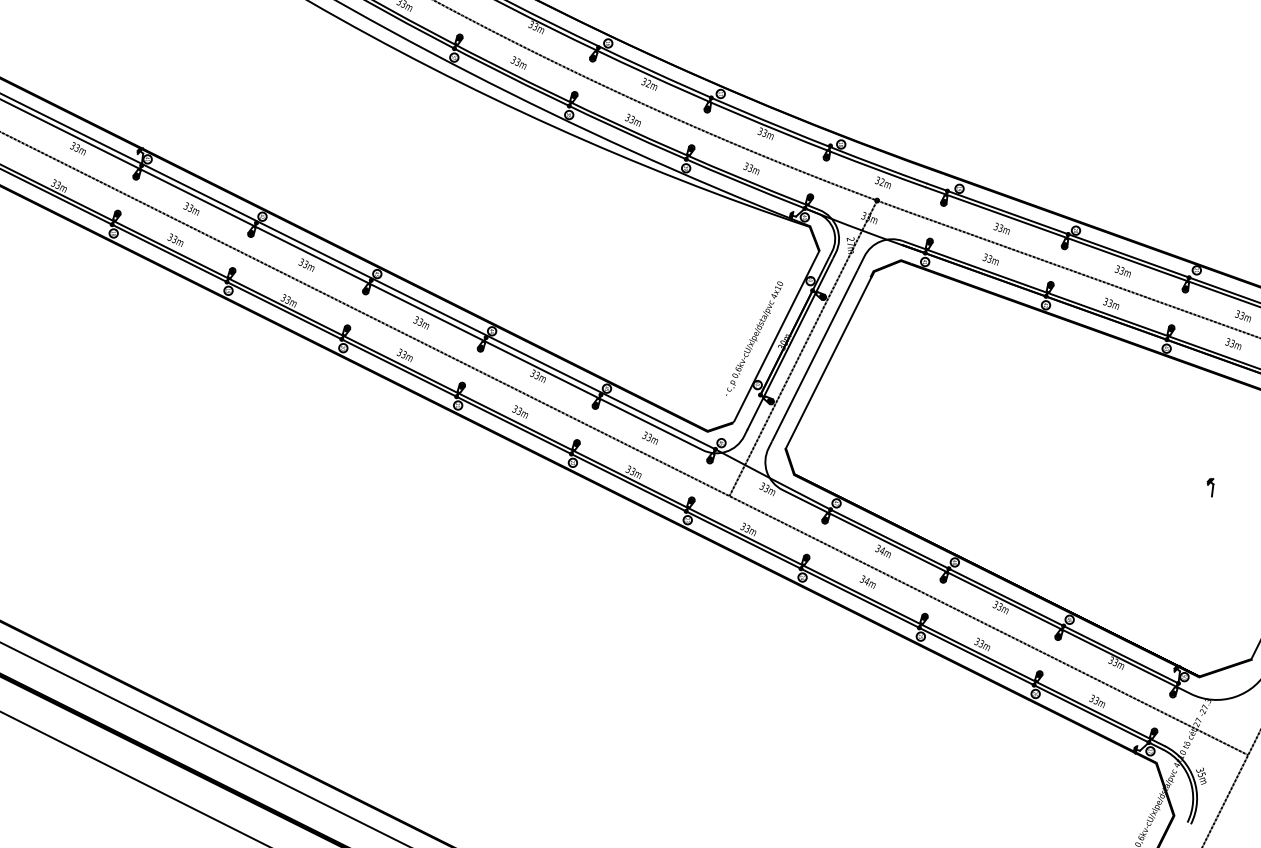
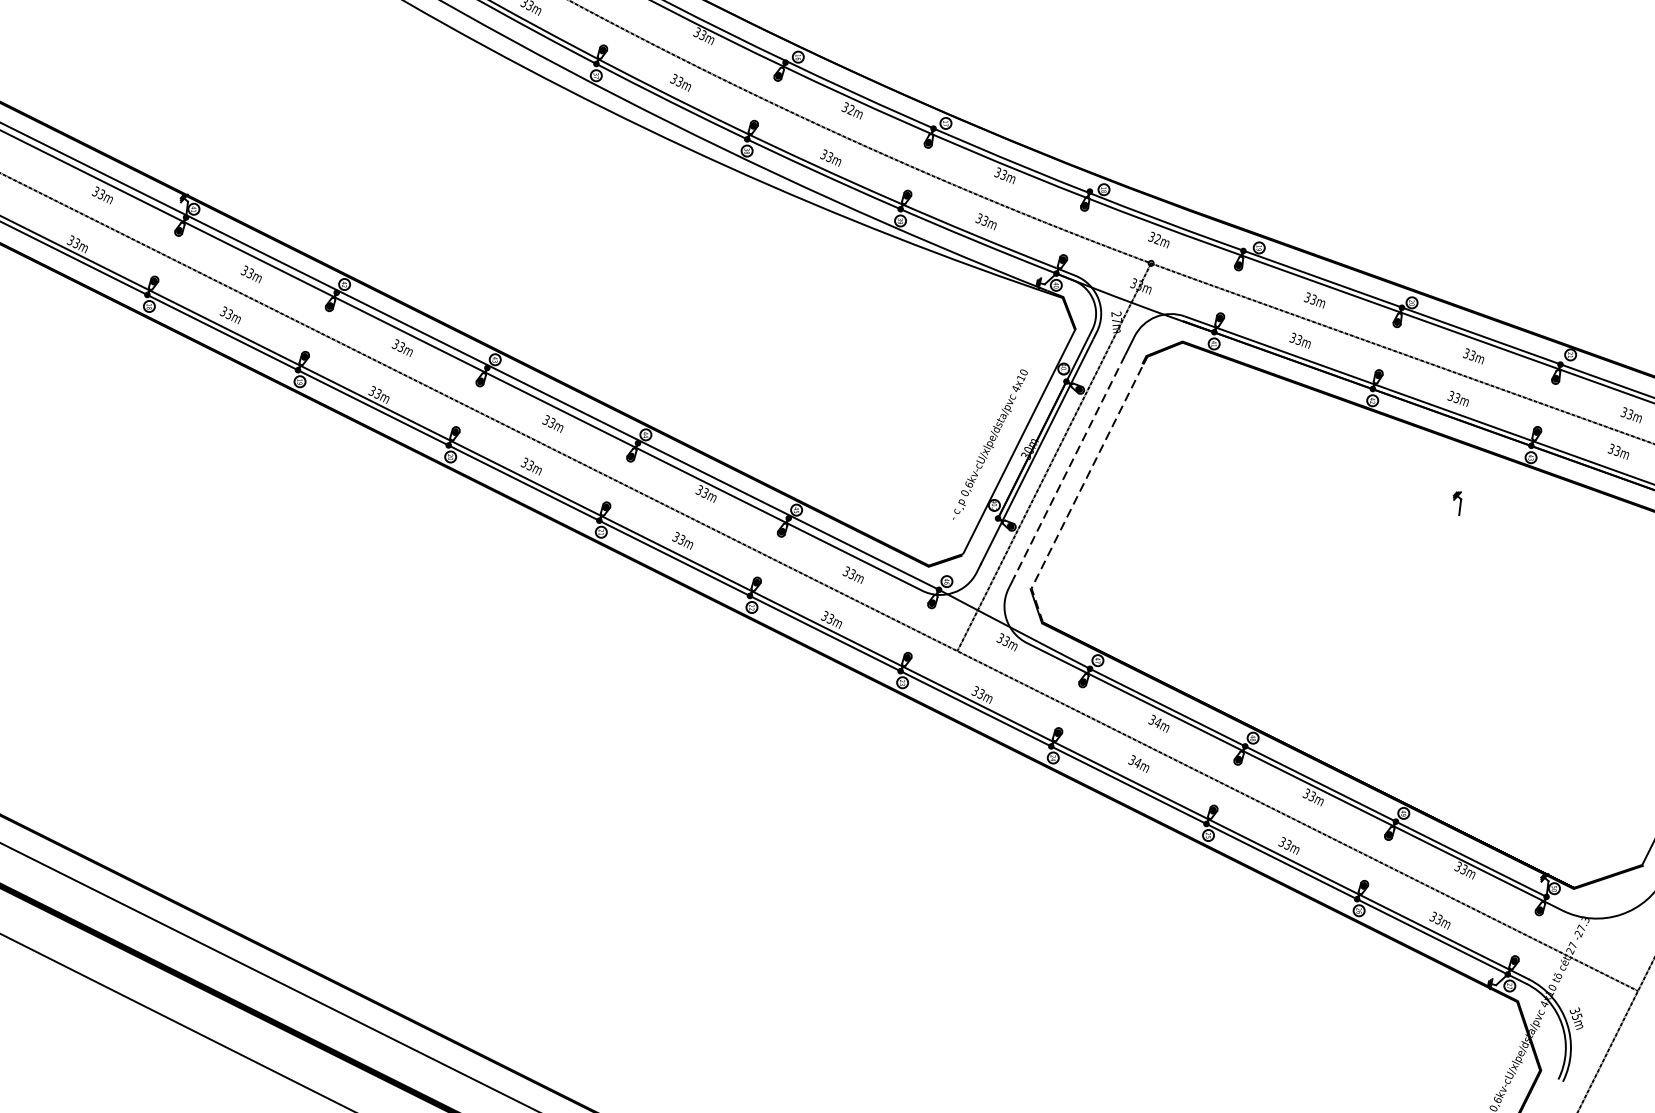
line: (814, 356) -> (1068, 467), solid -> dashed
line: (823, 372) -> (1080, 488), solid -> dashed
part: (1210, 487) -> (1457, 503), moved

